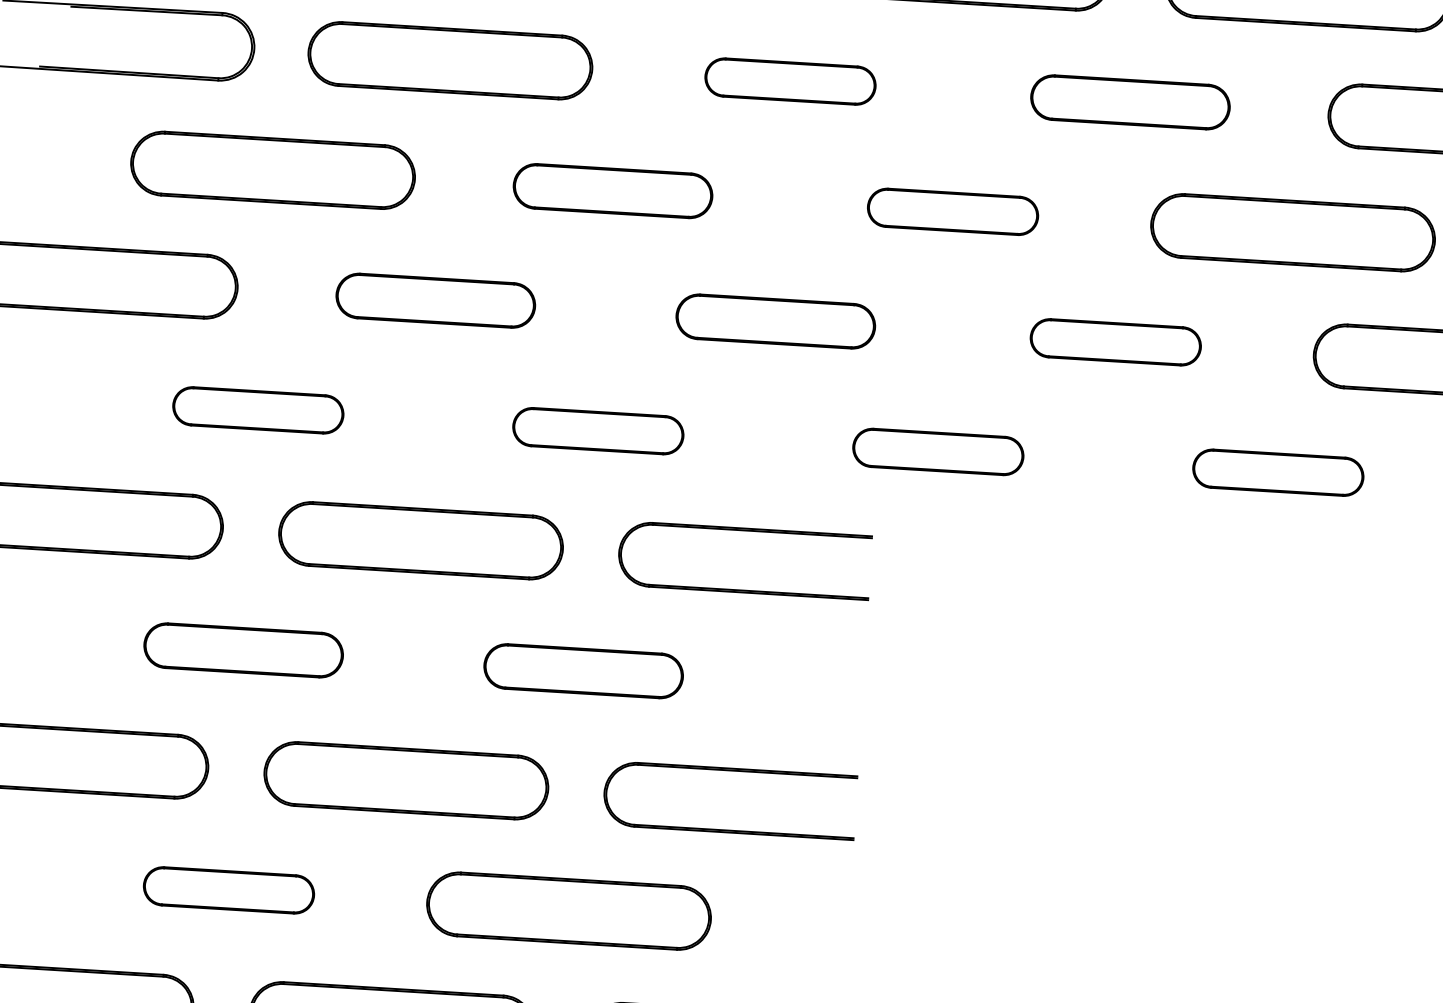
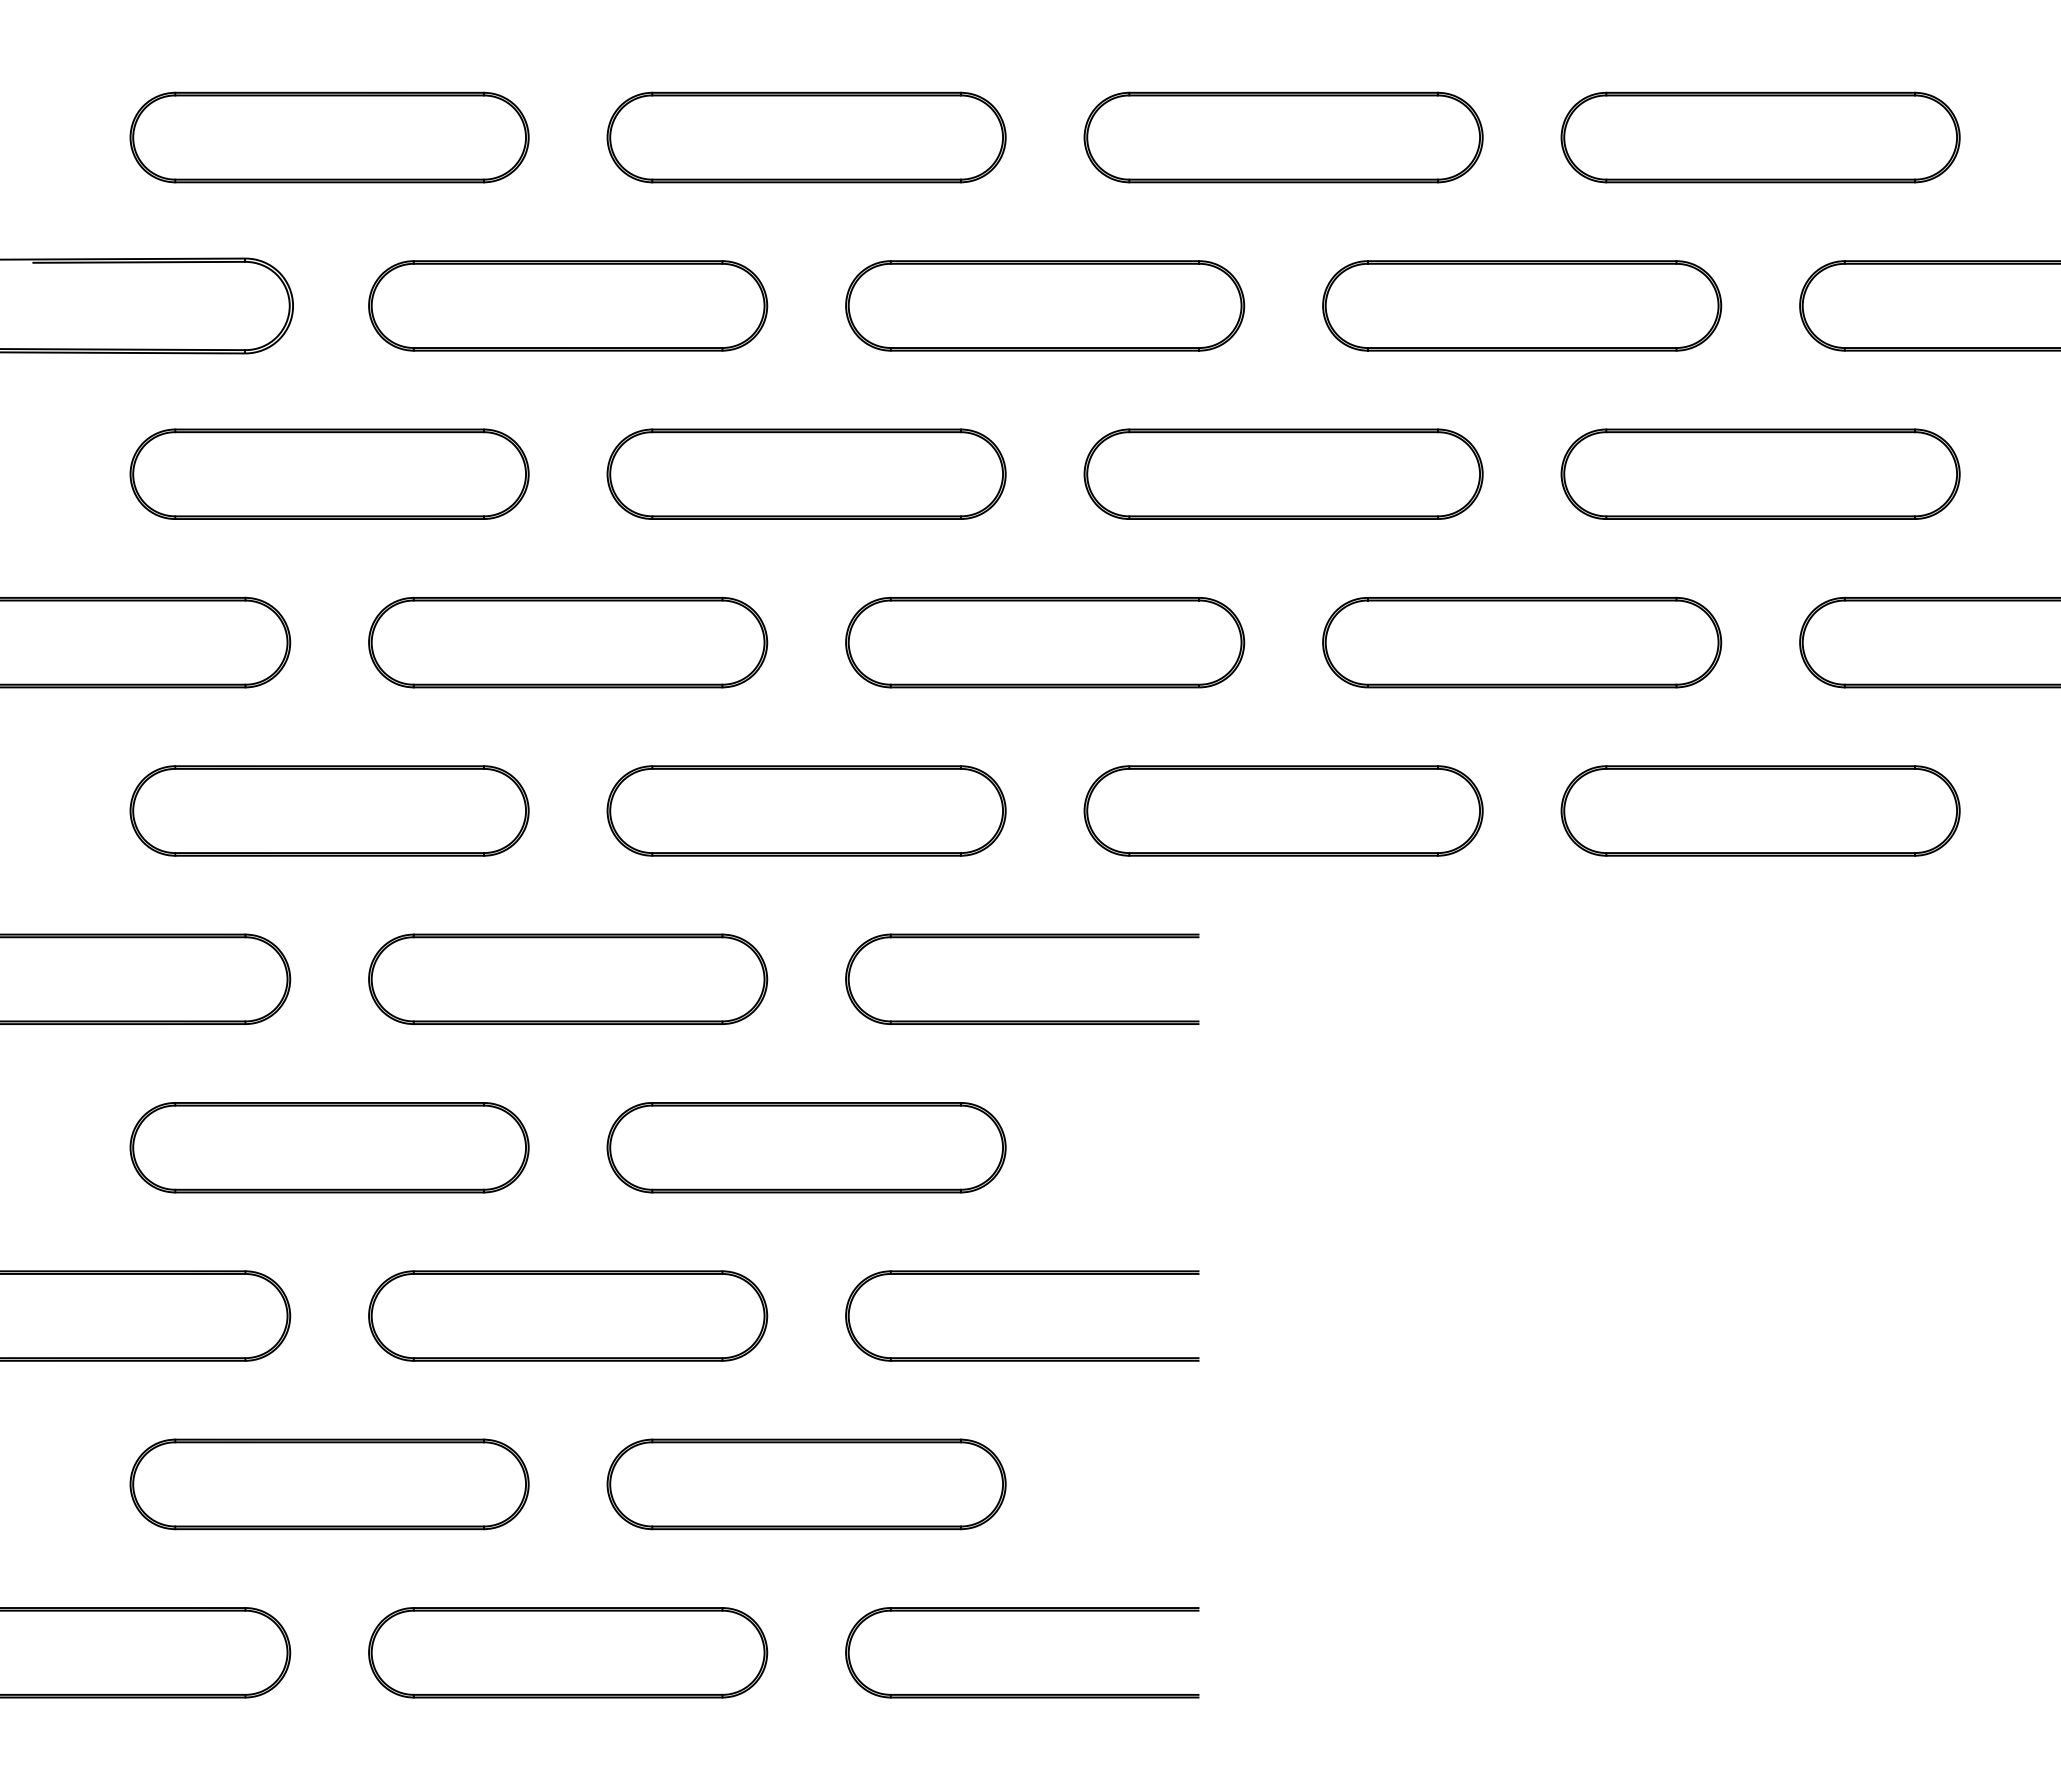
part: (790, 81) -> (1045, 305), size x1.67
part: (1130, 102) -> (1522, 305), size x1.43
part: (613, 190) -> (806, 473), size x1.43
part: (952, 211) -> (1283, 473), size x1.67
part: (436, 300) -> (568, 642), size x1.43
part: (775, 321) -> (1045, 642), size x1.43
part: (1115, 342) -> (1522, 642), size x1.67
part: (258, 410) -> (329, 810), size x1.67
part: (598, 430) -> (806, 810), size x1.67
part: (938, 451) -> (1283, 810), size x1.67
part: (1278, 472) -> (1760, 810), size x1.67
part: (243, 650) -> (329, 1147), size x1.43
part: (583, 671) -> (806, 1147), size x1.43
part: (228, 890) -> (329, 1484), size x1.67

